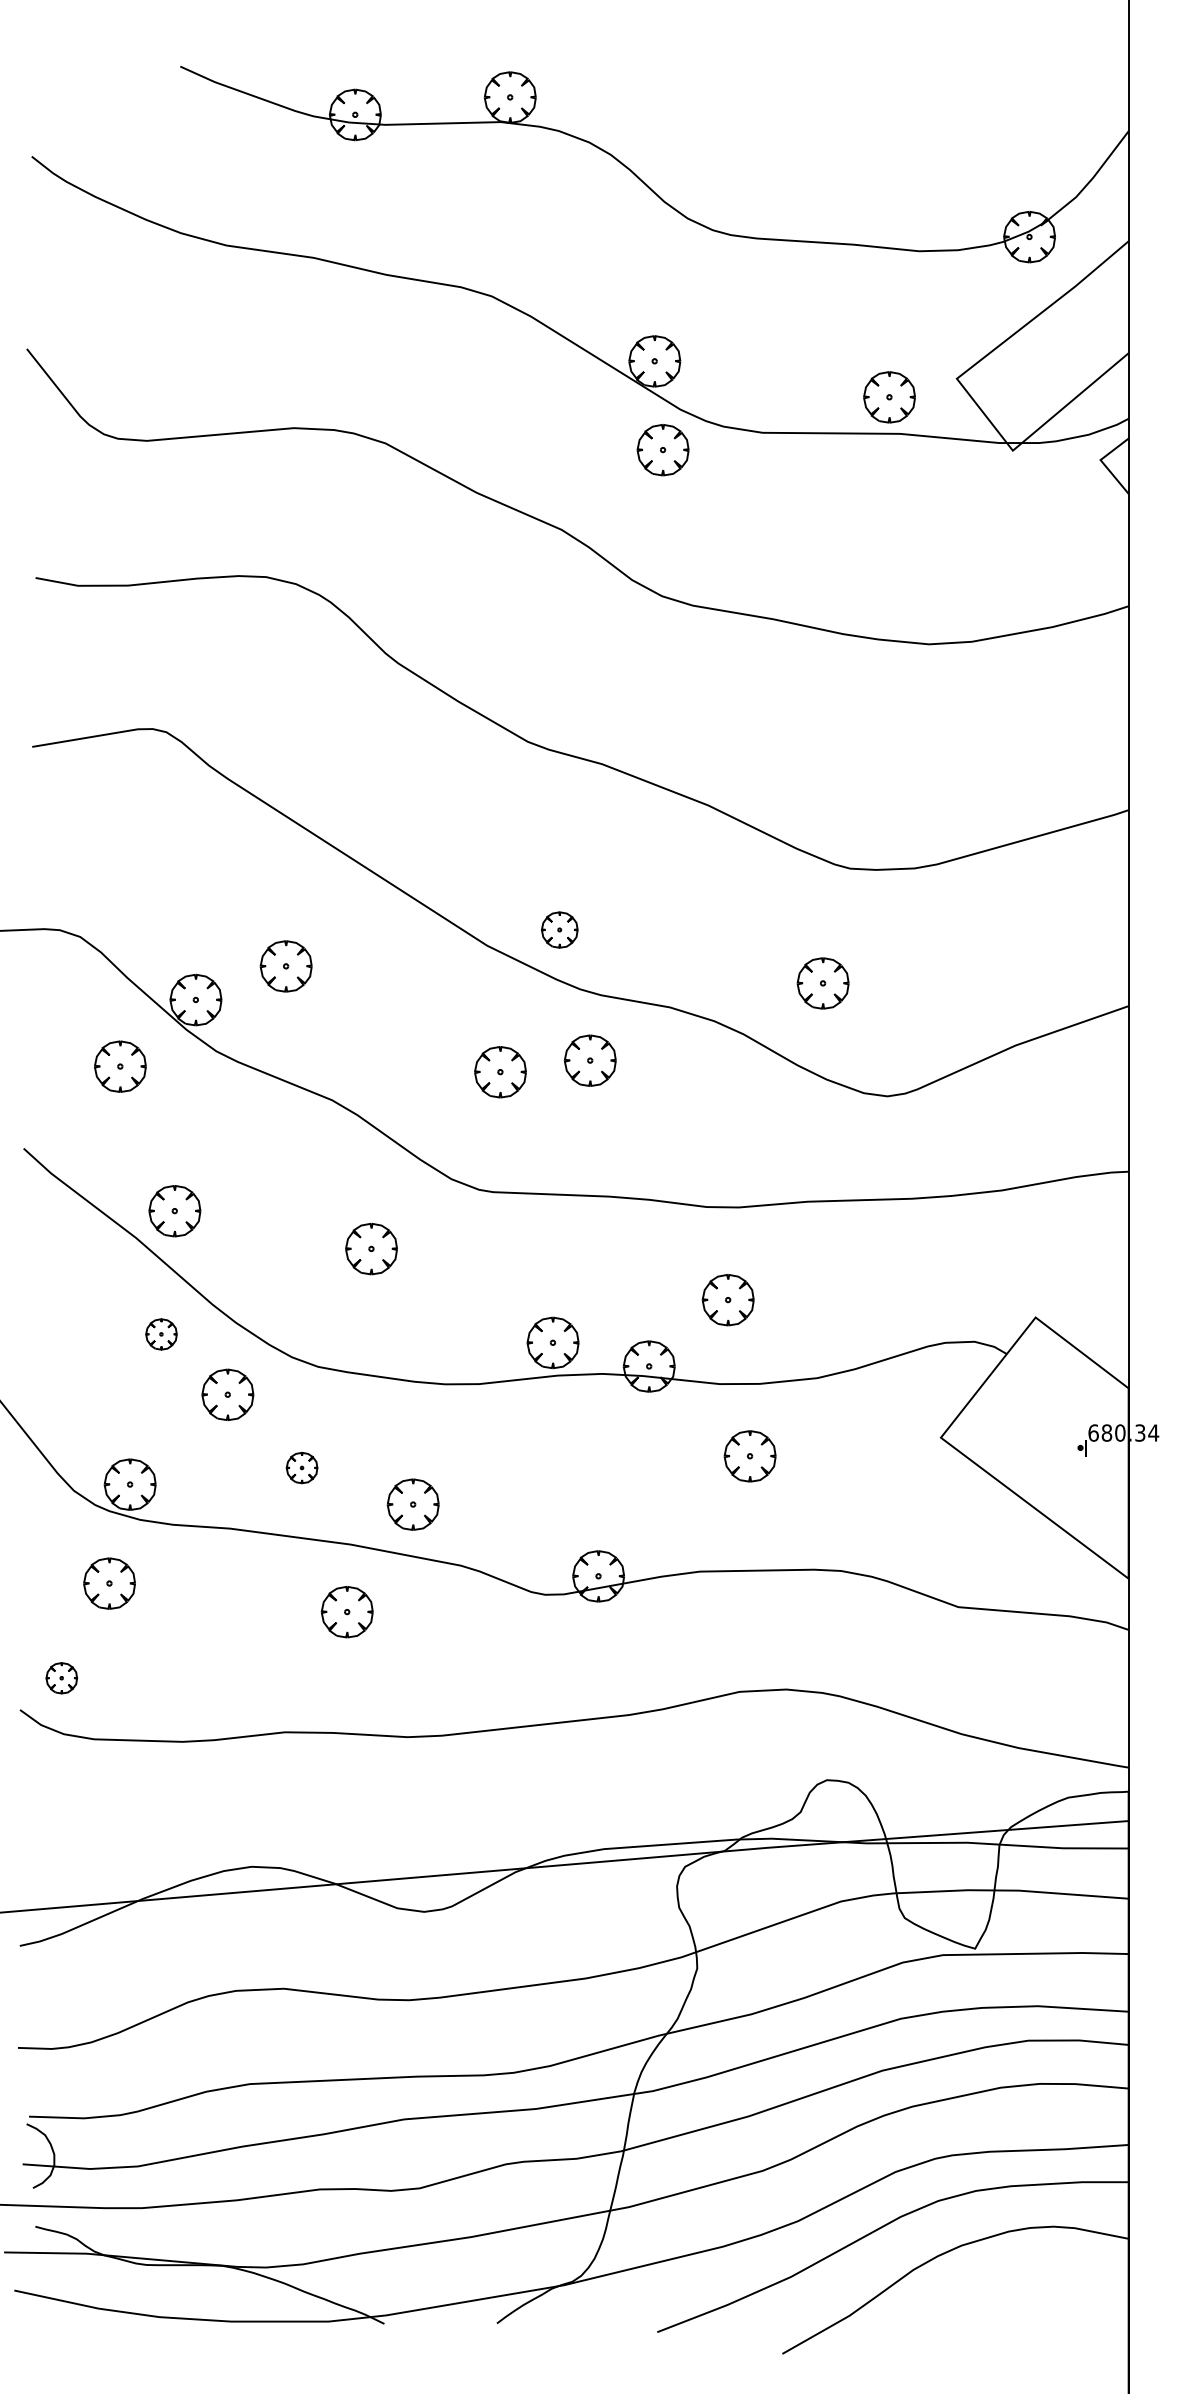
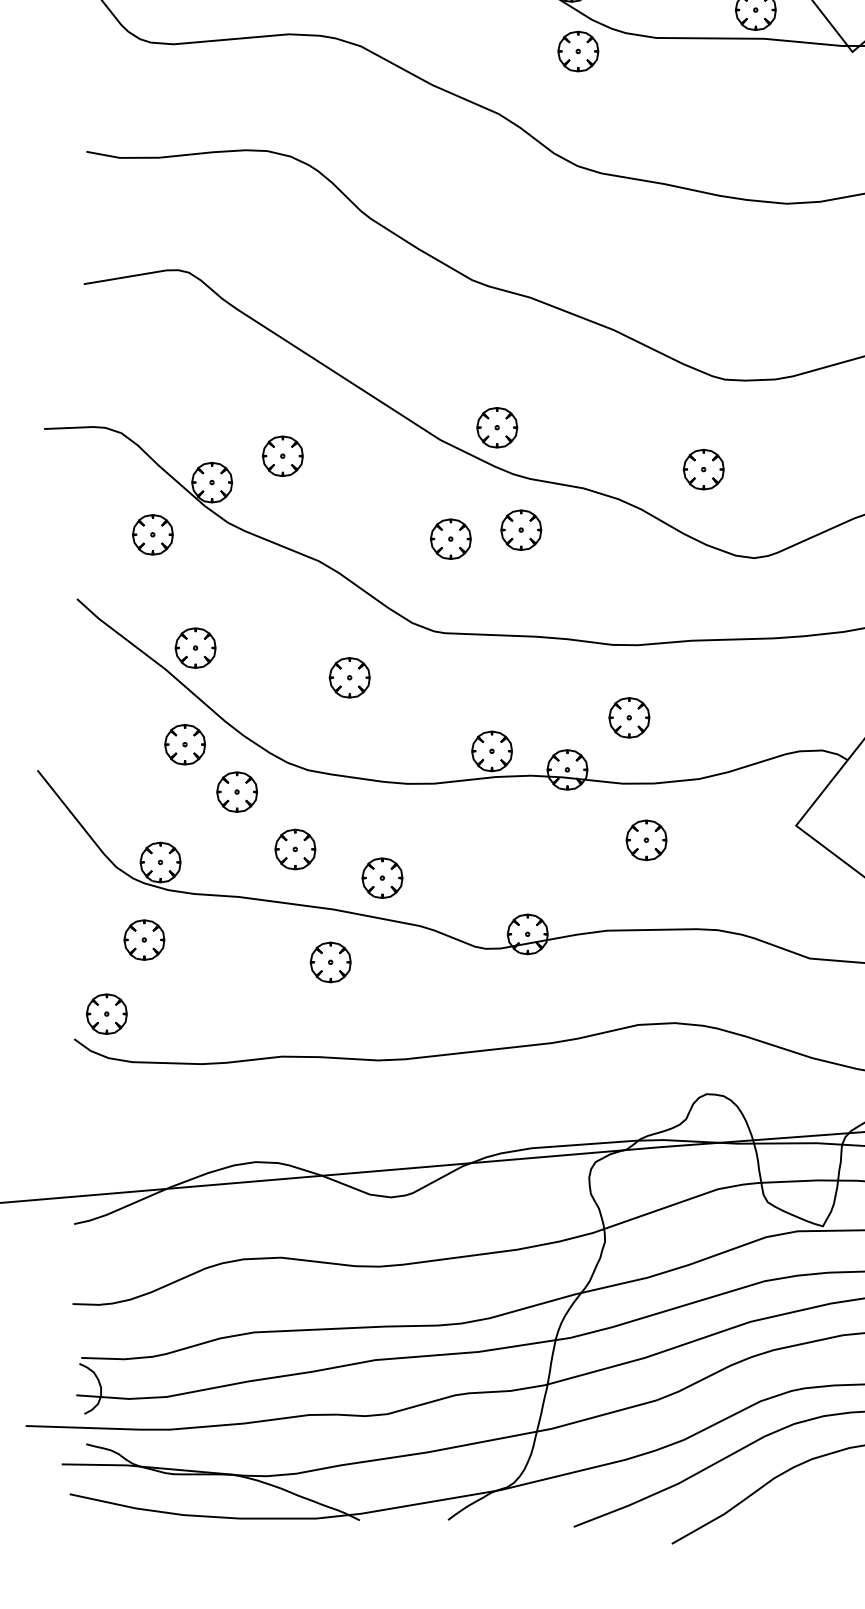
part: (559, 929) -> (497, 427), size x1.43
part: (161, 1334) -> (185, 744), size x1.67
part: (301, 1467) -> (294, 849), size x1.67
part: (61, 1678) -> (106, 1014), size x1.67

